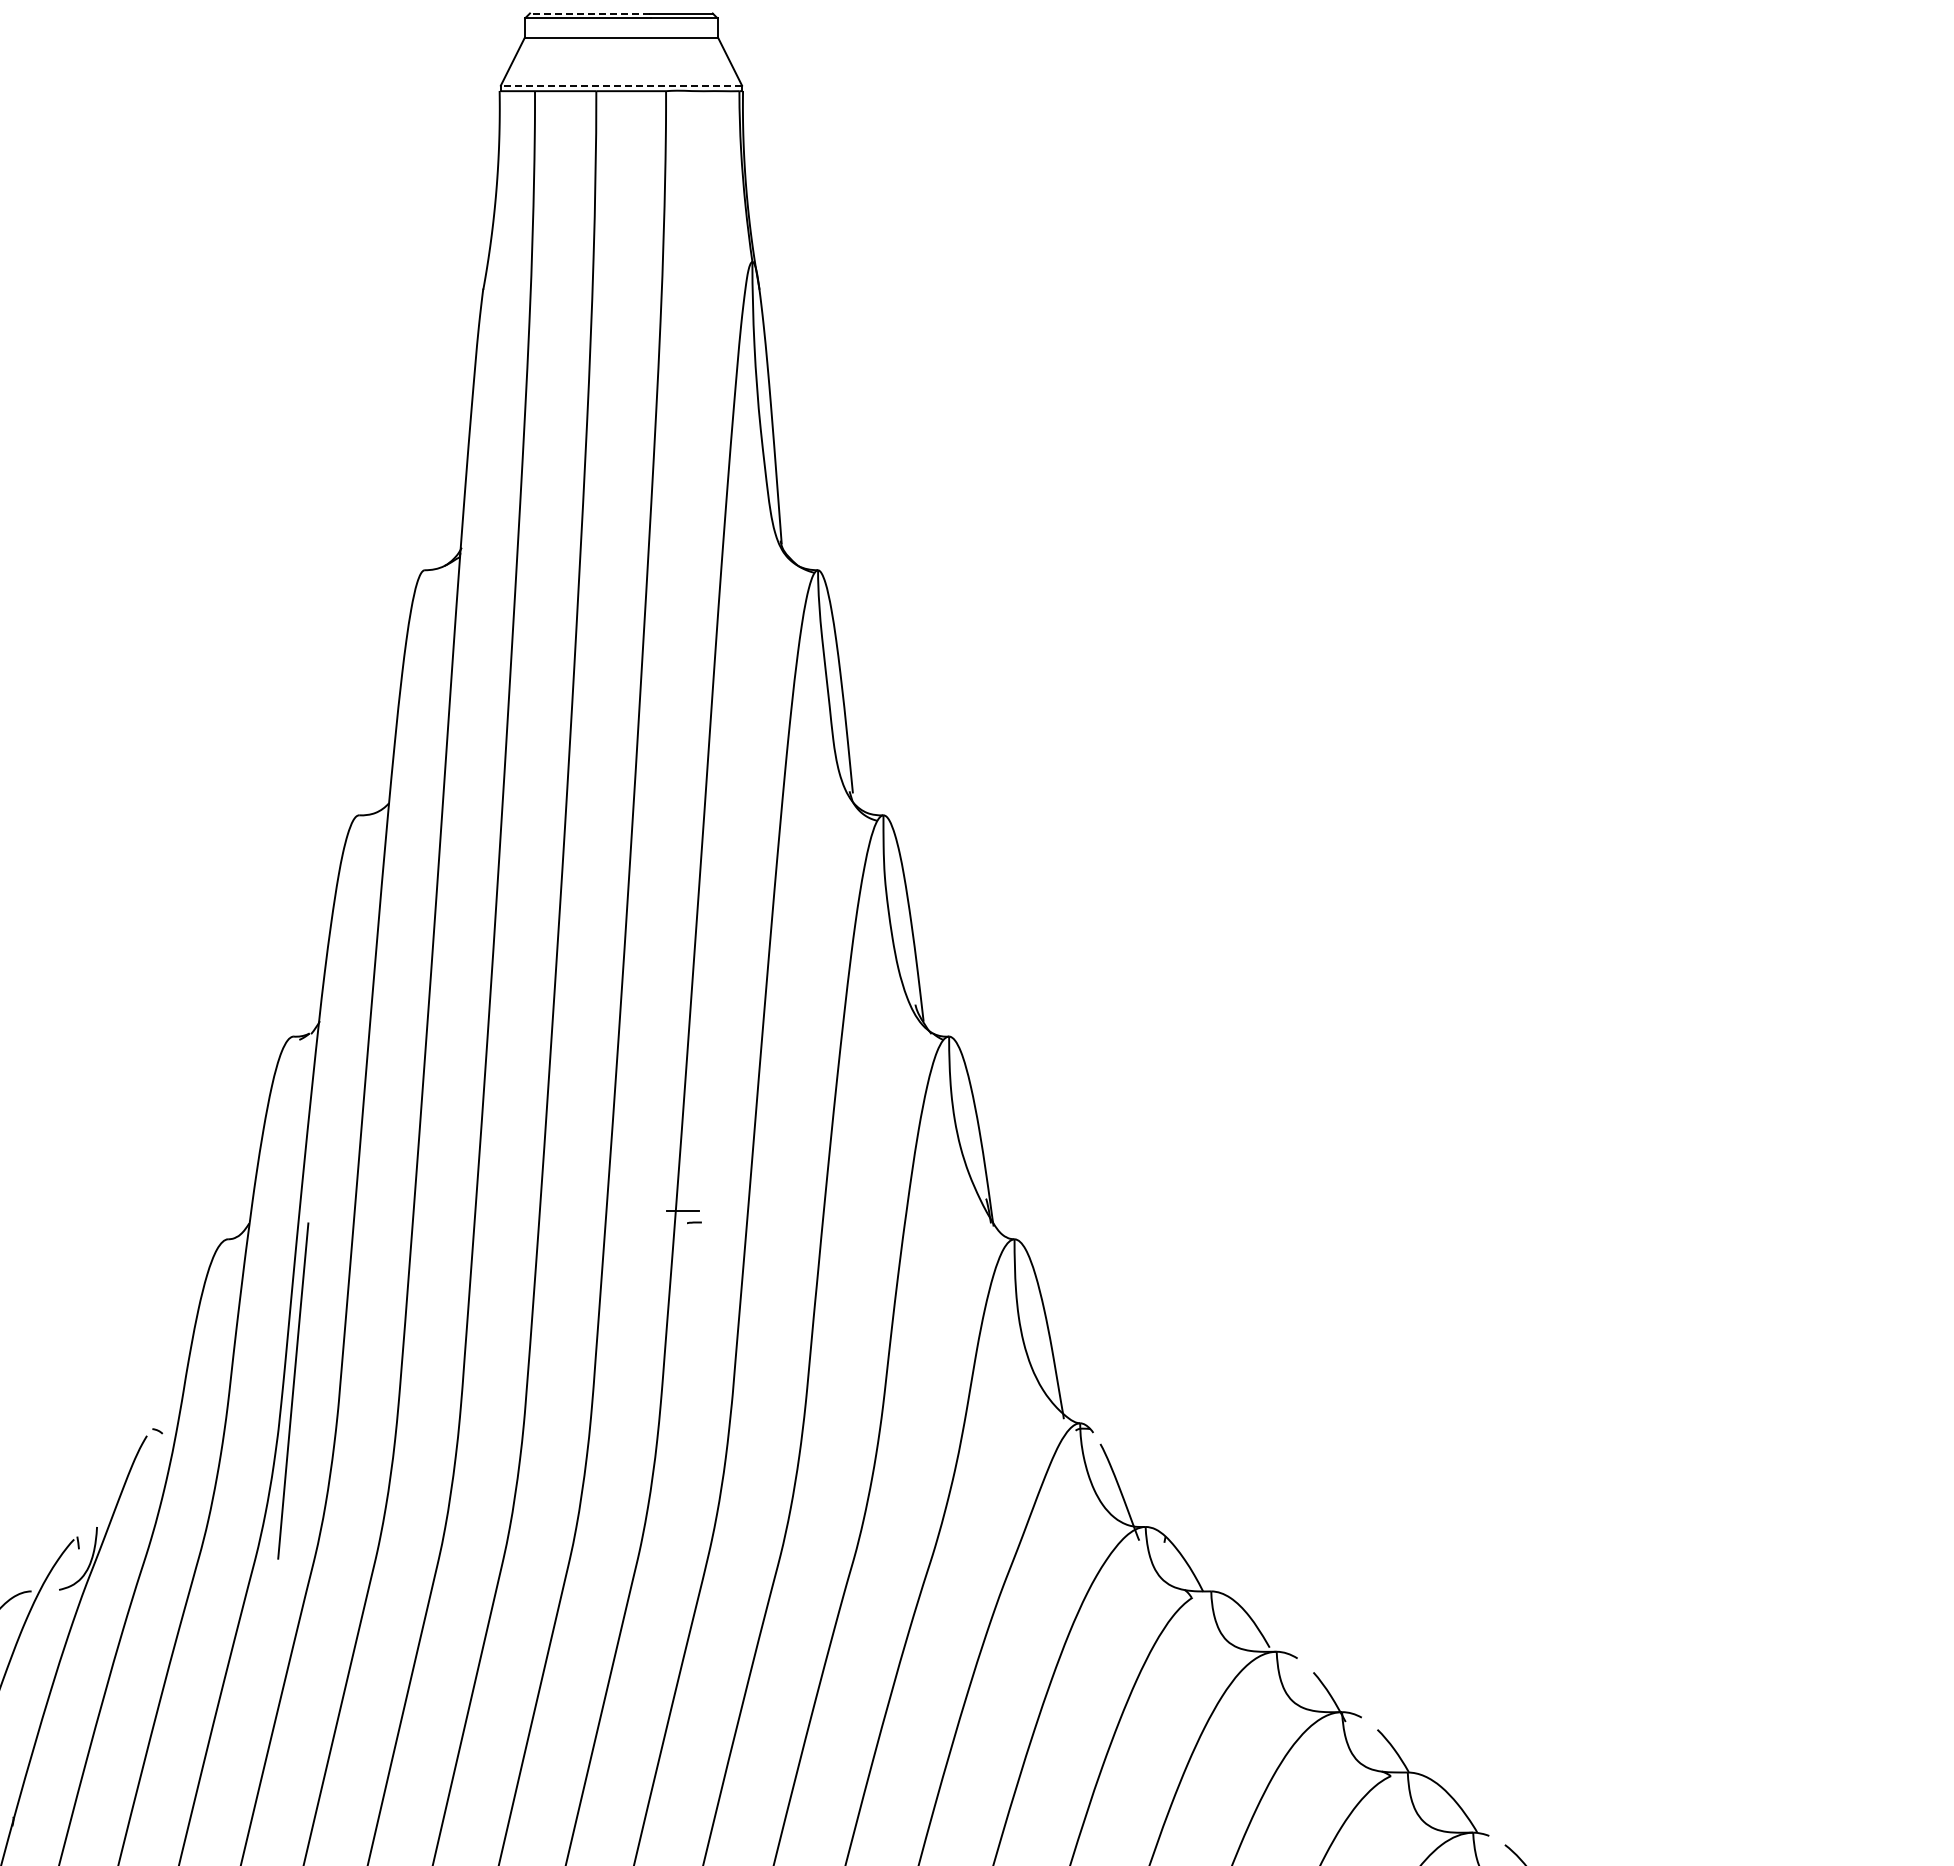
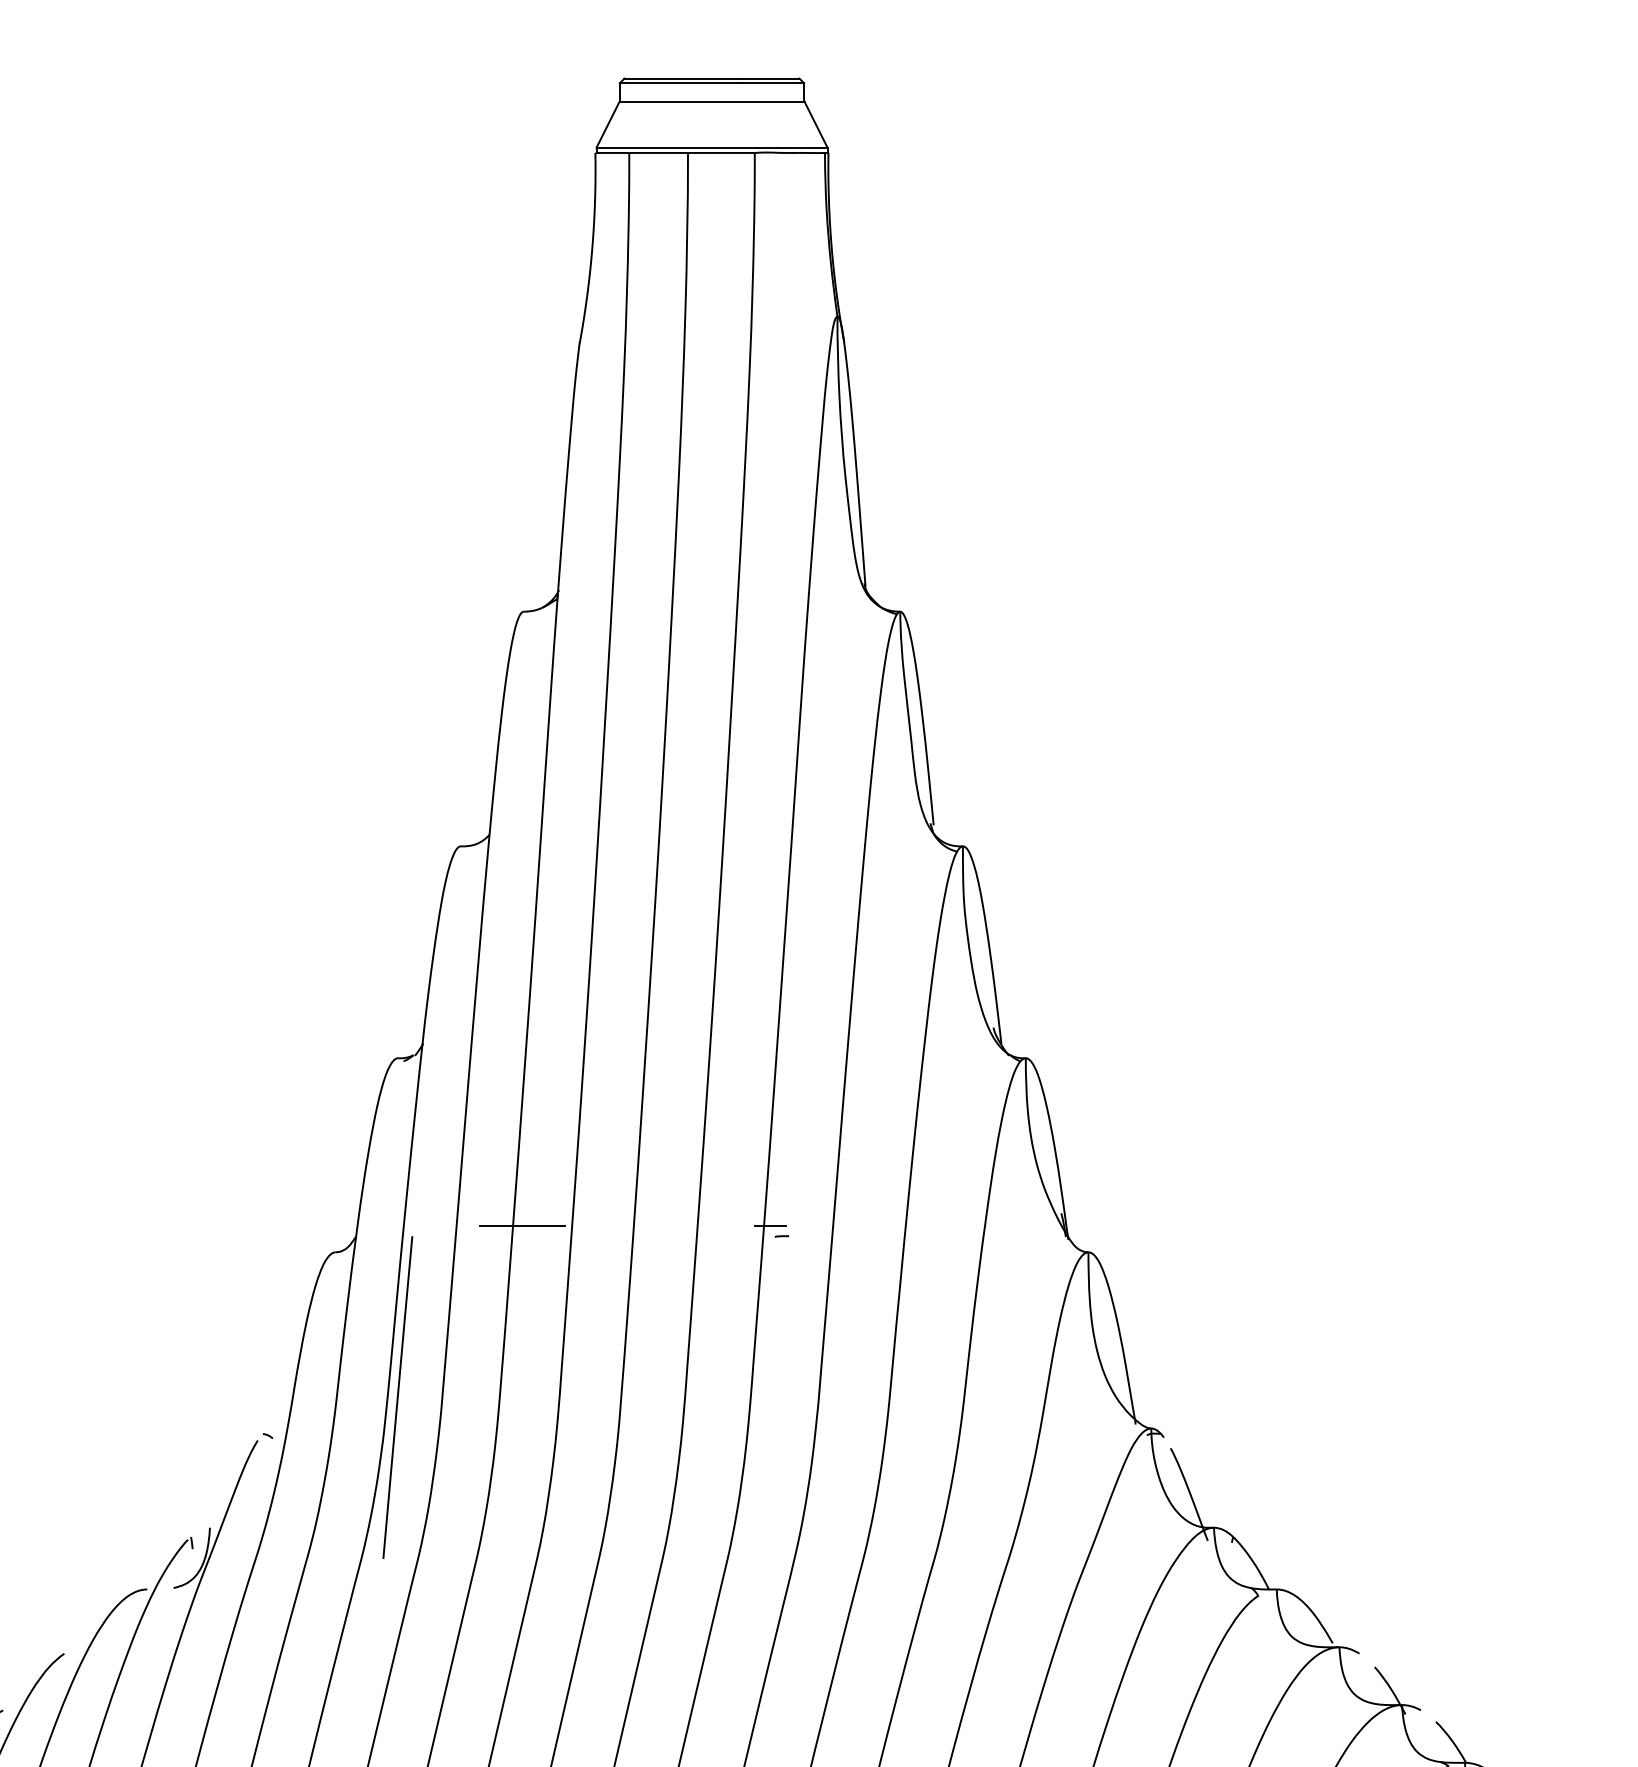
line: (589, 13) -> (681, 78), dashed -> solid
line: (621, 85) -> (712, 147), dashed -> solid
line: (423, 1211) -> (522, 1225), added

